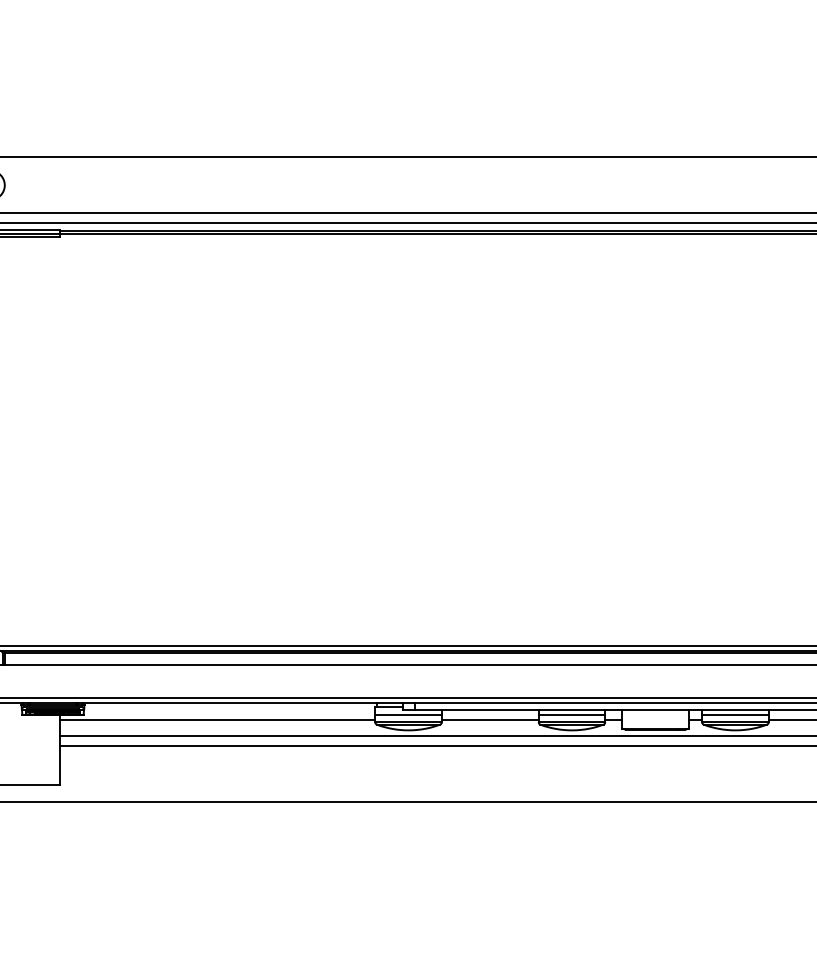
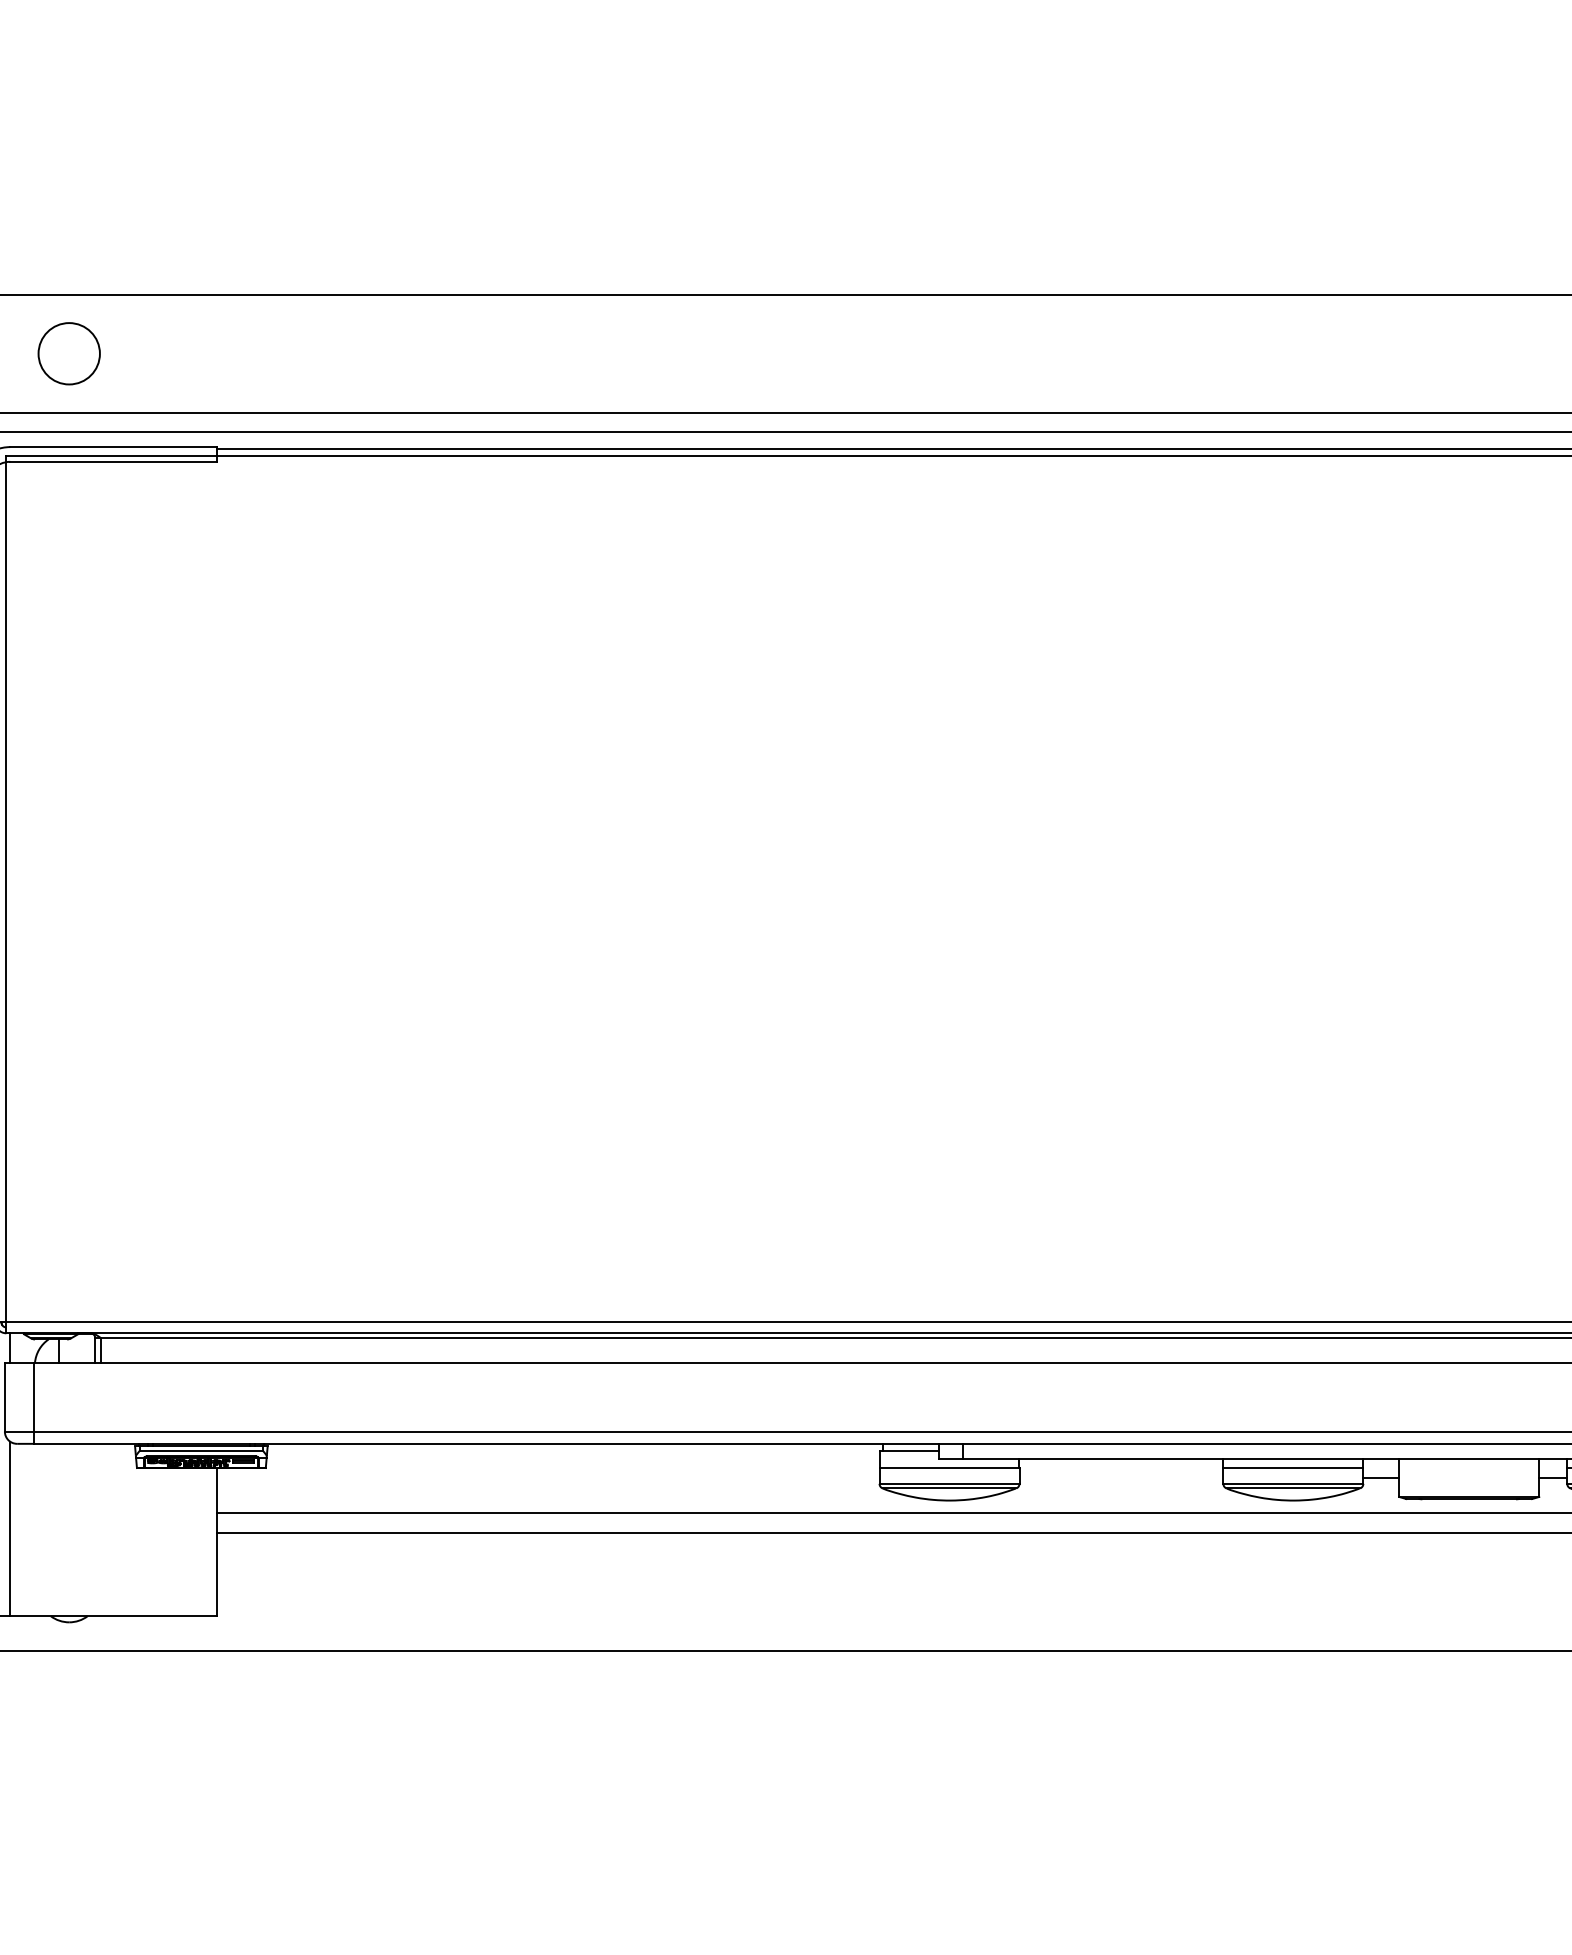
line: (217, 719) -> (547, 1477), removed
line: (489, 719) -> (1119, 1477), removed

